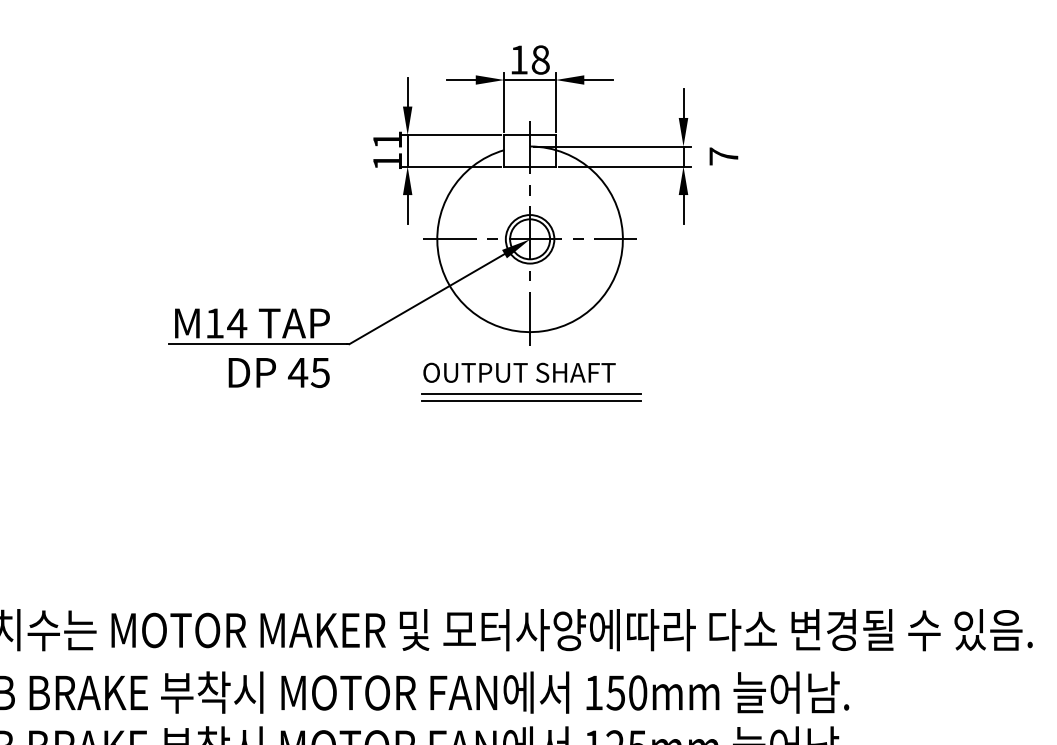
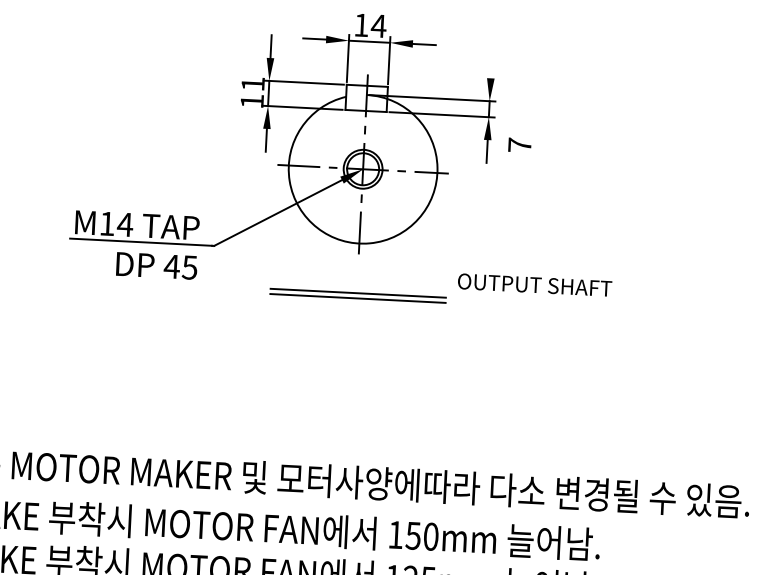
text: (540, 59) -> (378, 25), 18 -> 14
line: (683, 103) -> (491, 66), removed
text: (723, 156) -> (519, 145), moved
text: (519, 372) -> (534, 284), moved

